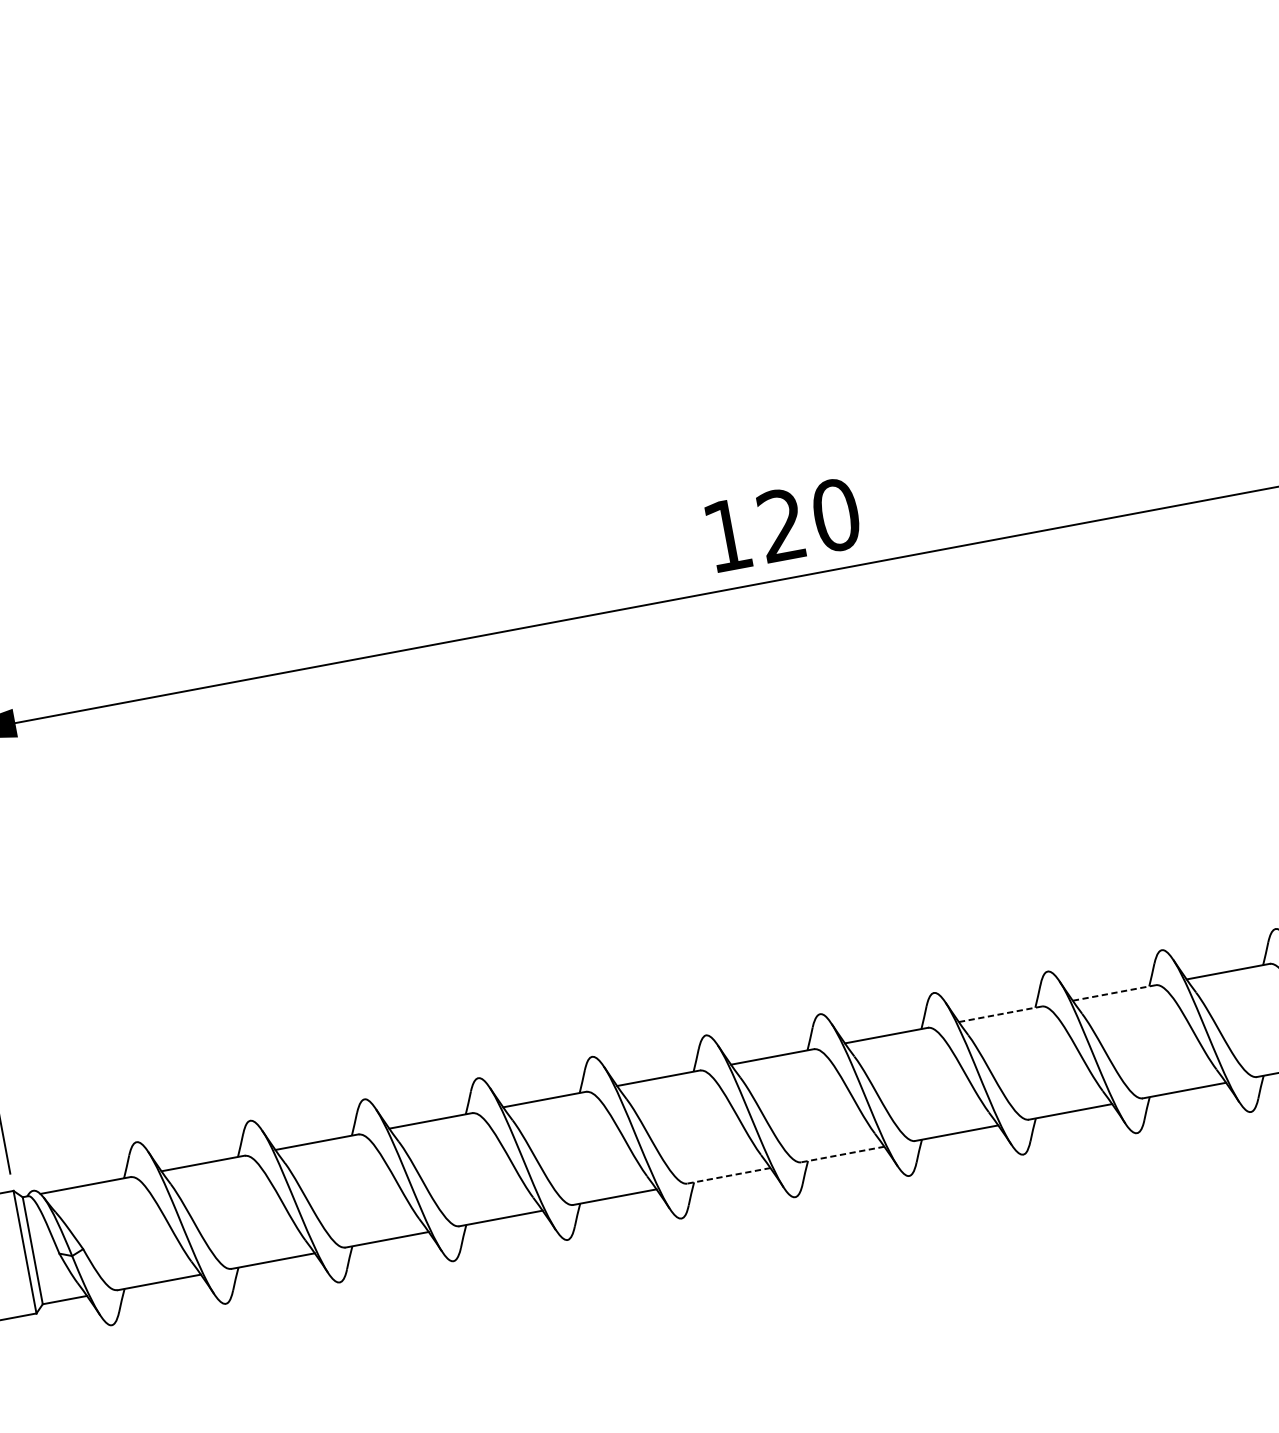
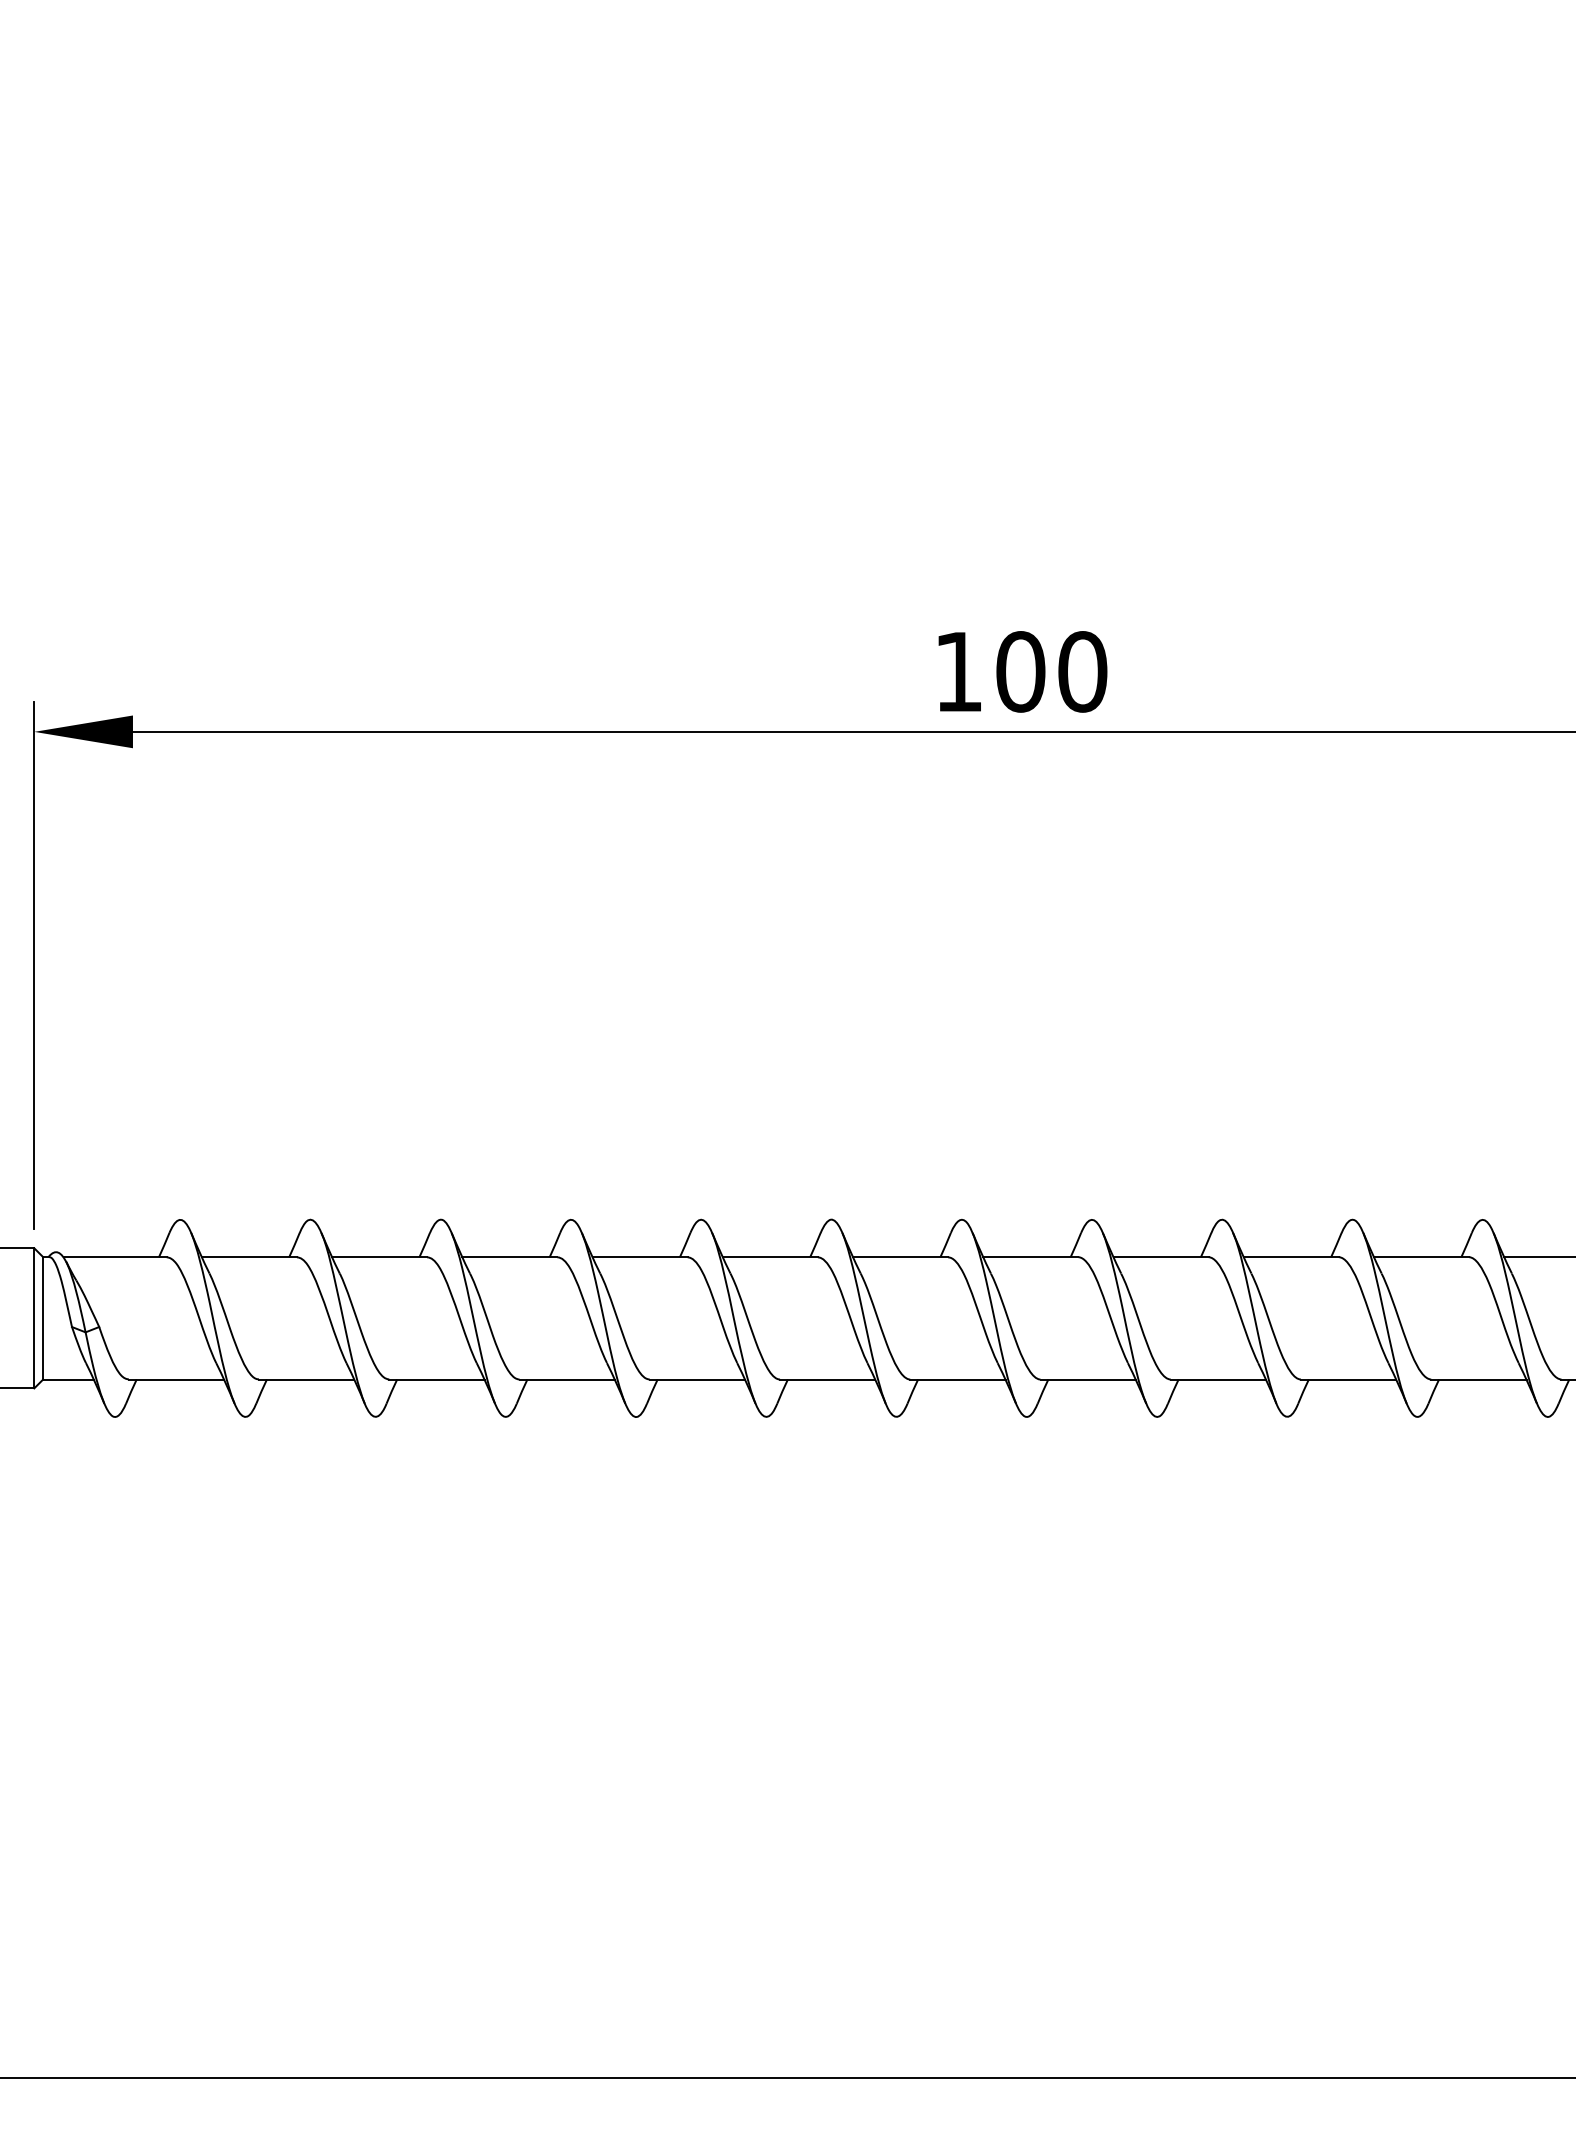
text: (781, 525) -> (1020, 671), 120 -> 100
line: (1114, 993) -> (1291, 1257), dashed -> solid
line: (1000, 1014) -> (1161, 1257), dashed -> solid
line: (842, 1154) -> (957, 1379), dashed -> solid
line: (728, 1175) -> (827, 1379), dashed -> solid

